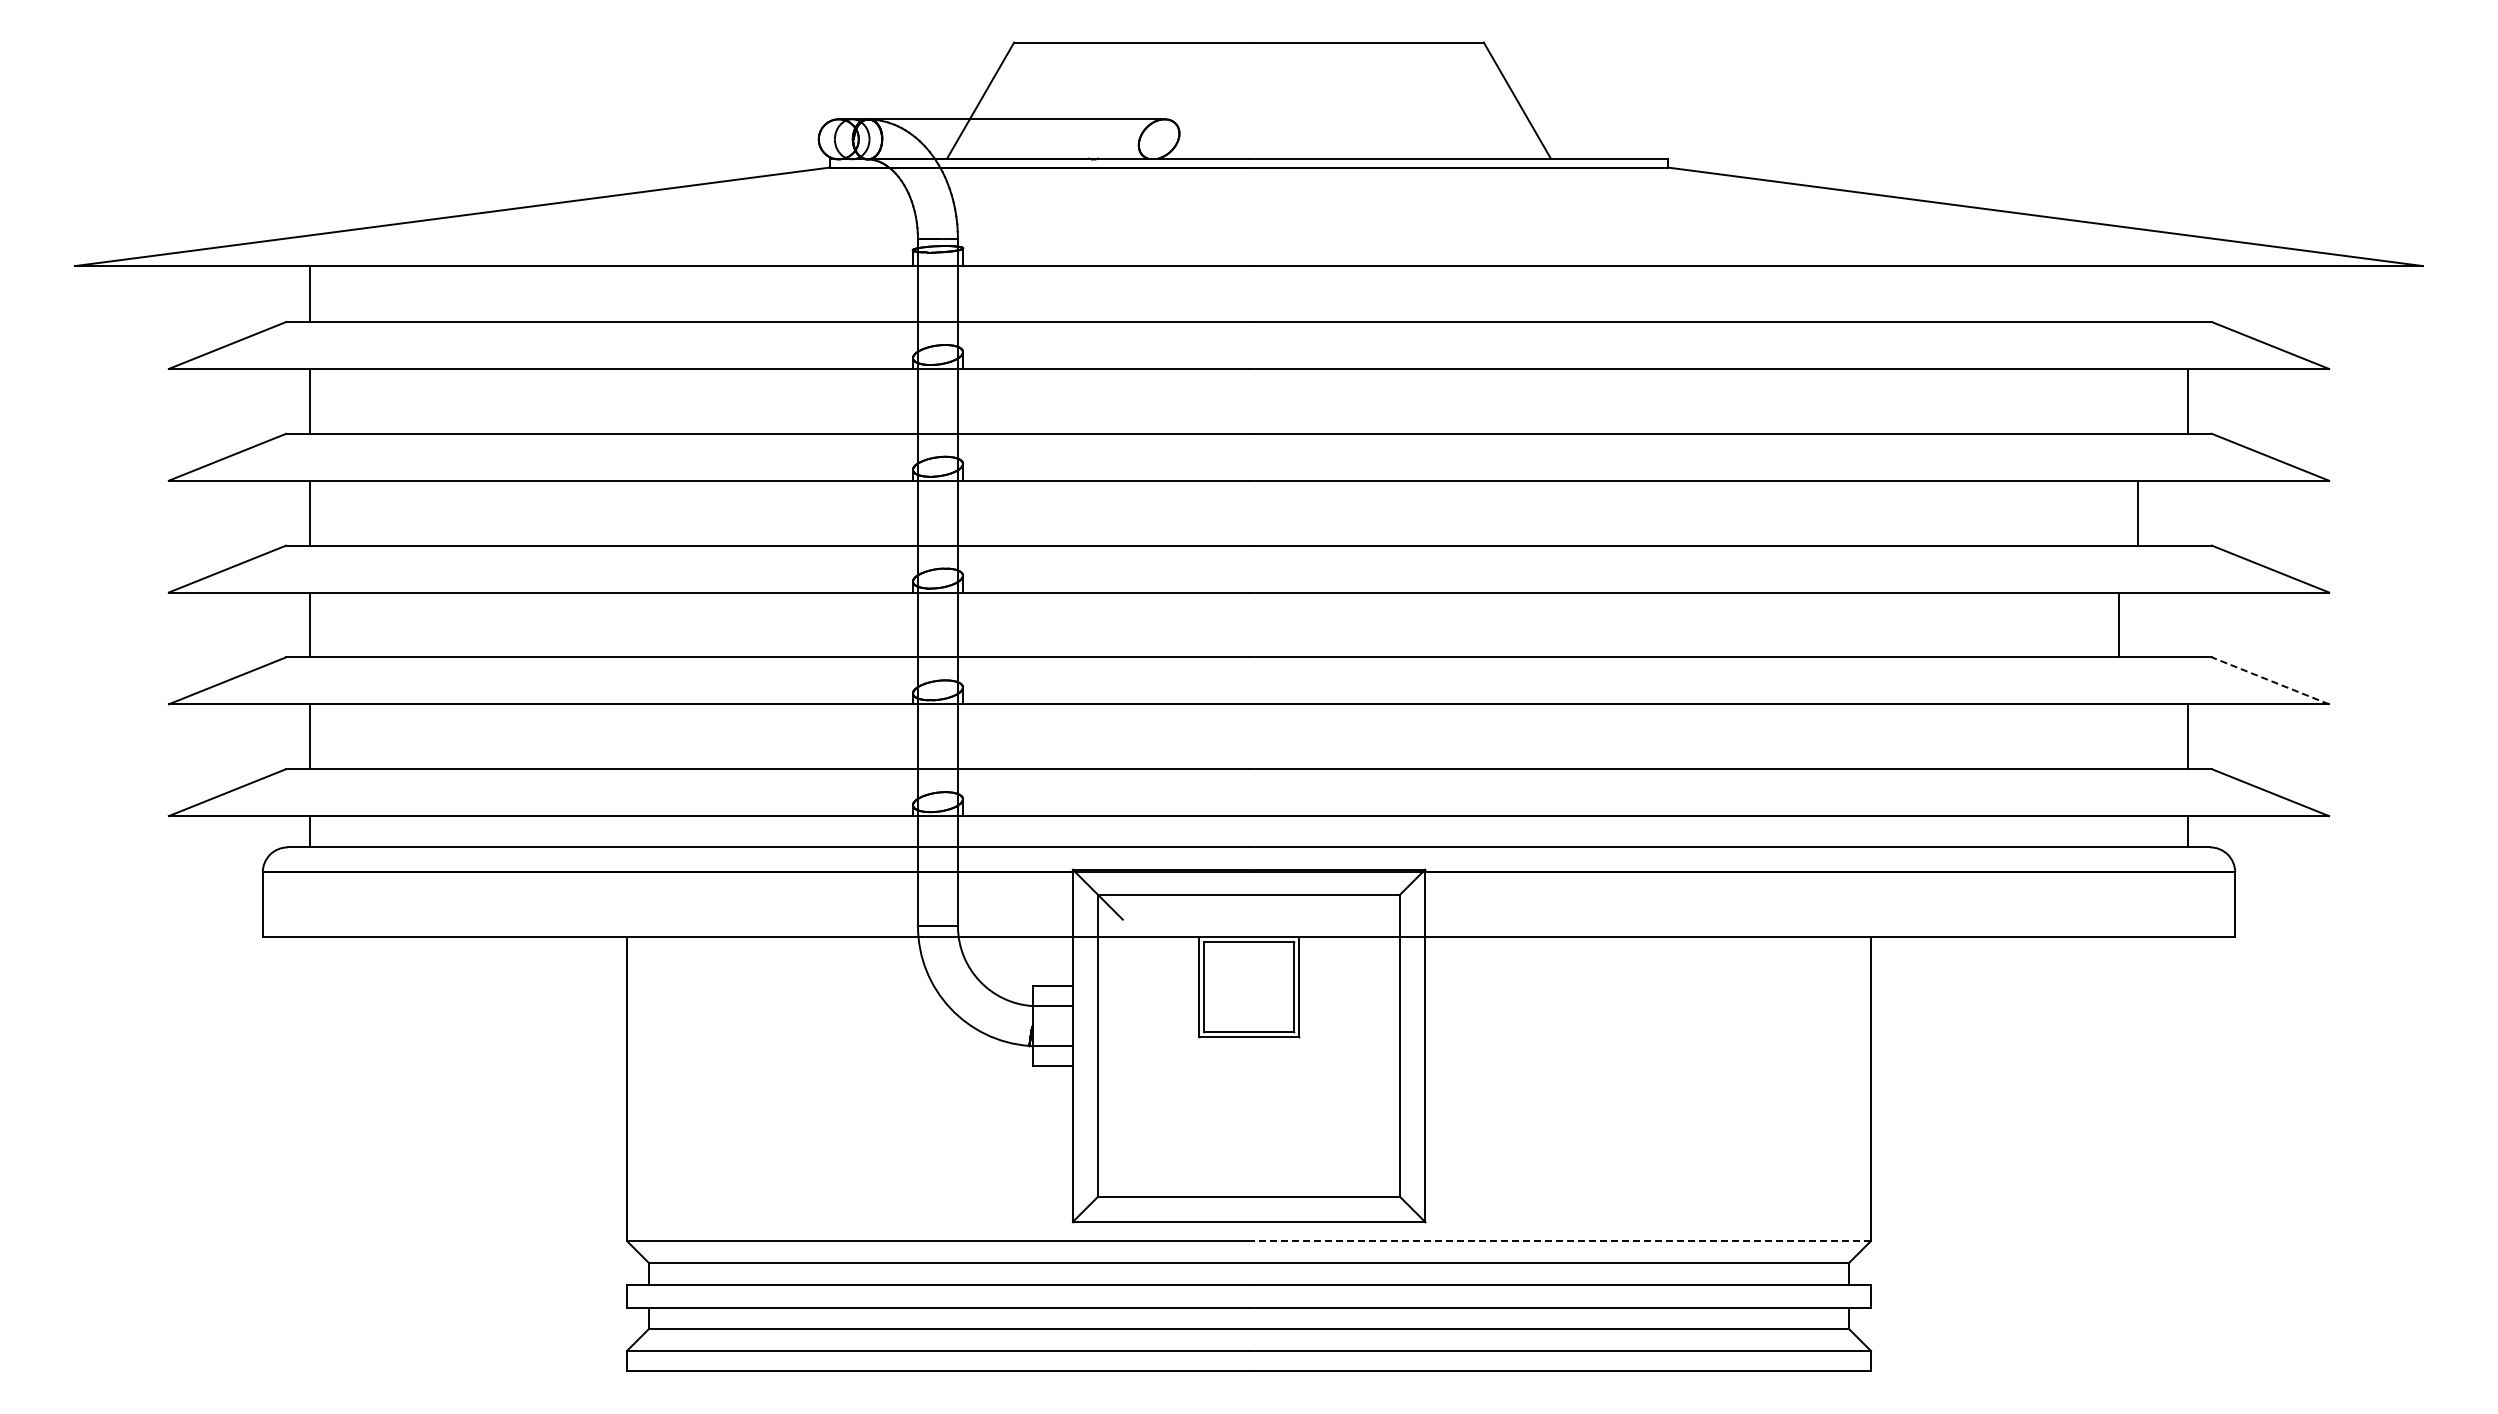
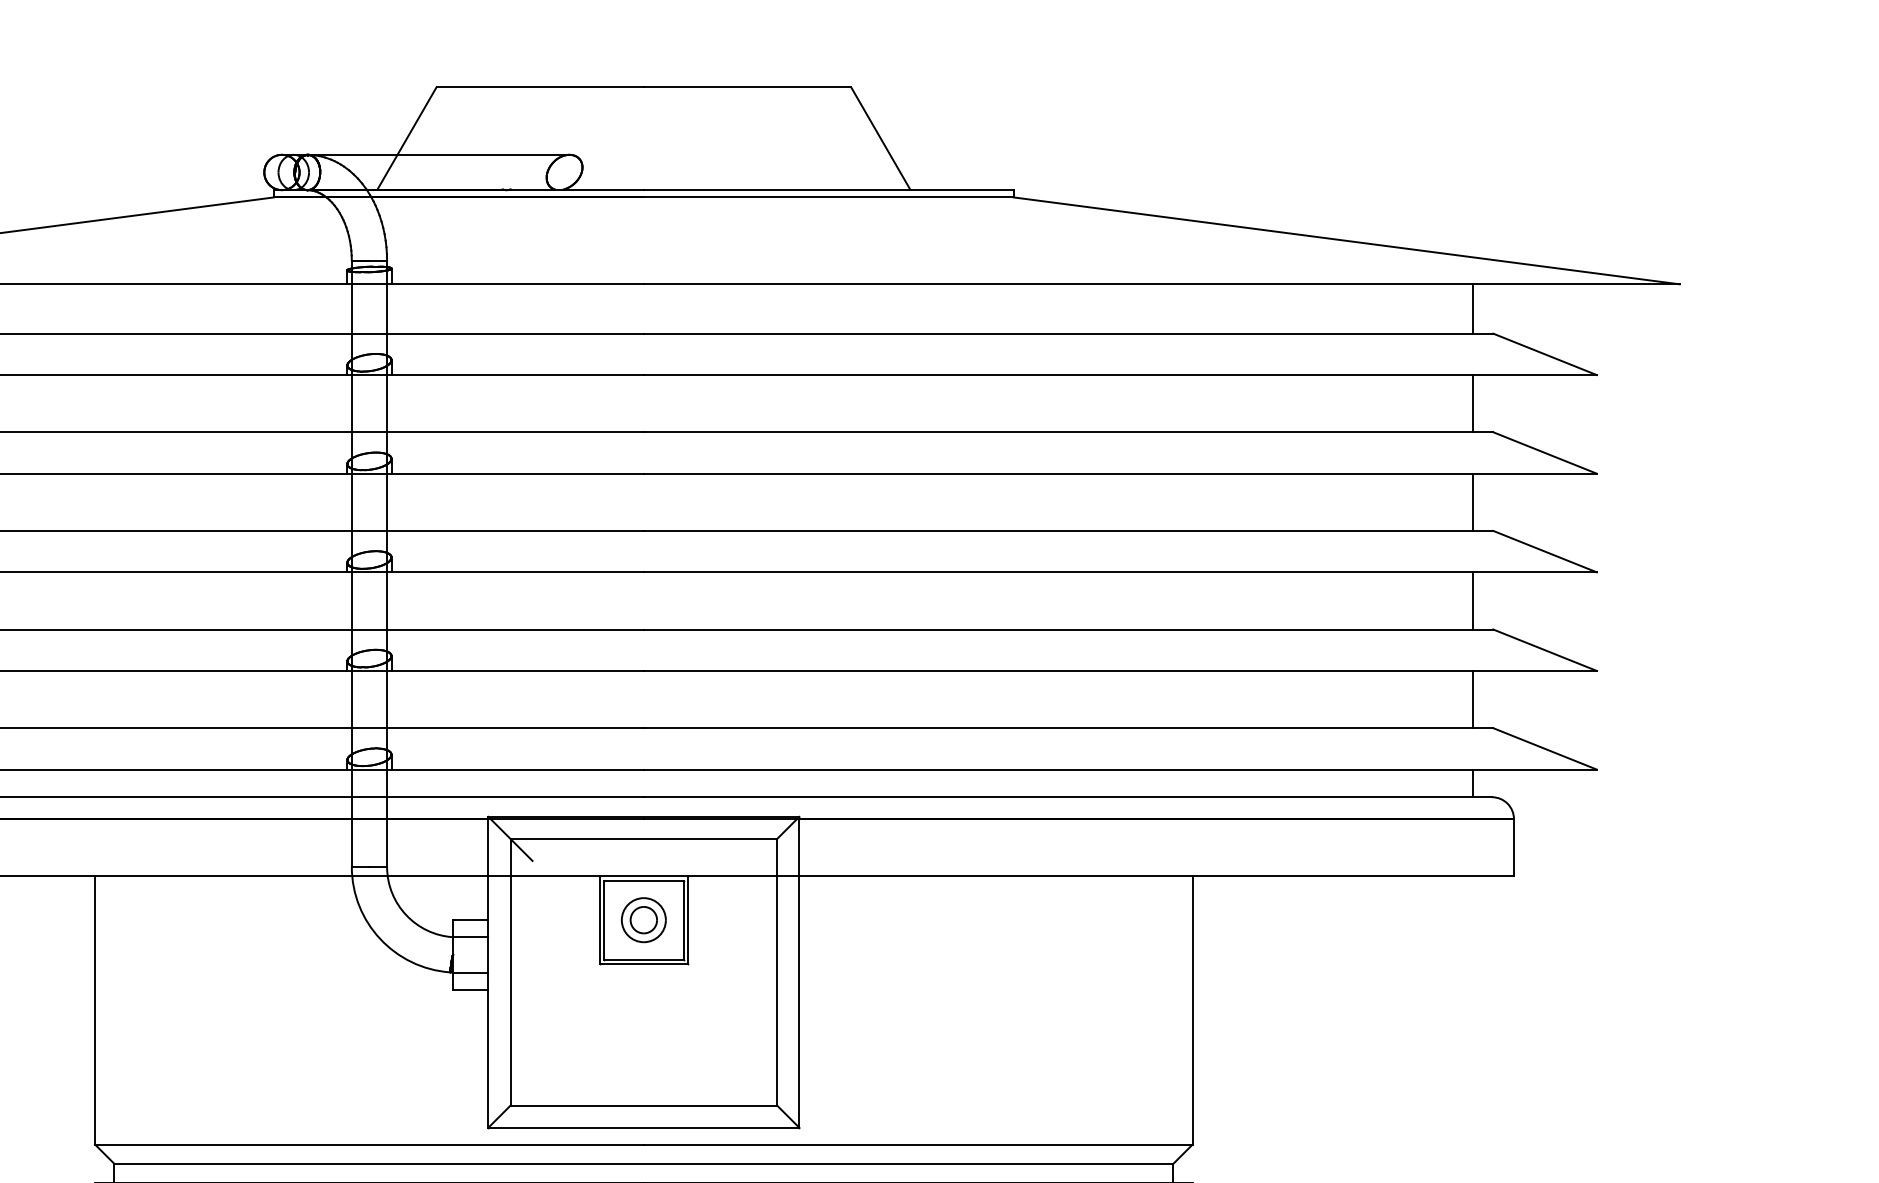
line: (2188, 294) -> (1472, 309), added
line: (2138, 512) -> (1472, 501), moved
line: (2119, 624) -> (1472, 600), moved
line: (2269, 680) -> (1544, 649), dashed -> solid
part: (1248, 986) -> (643, 919), added
line: (1559, 1241) -> (917, 1144), dashed -> solid

